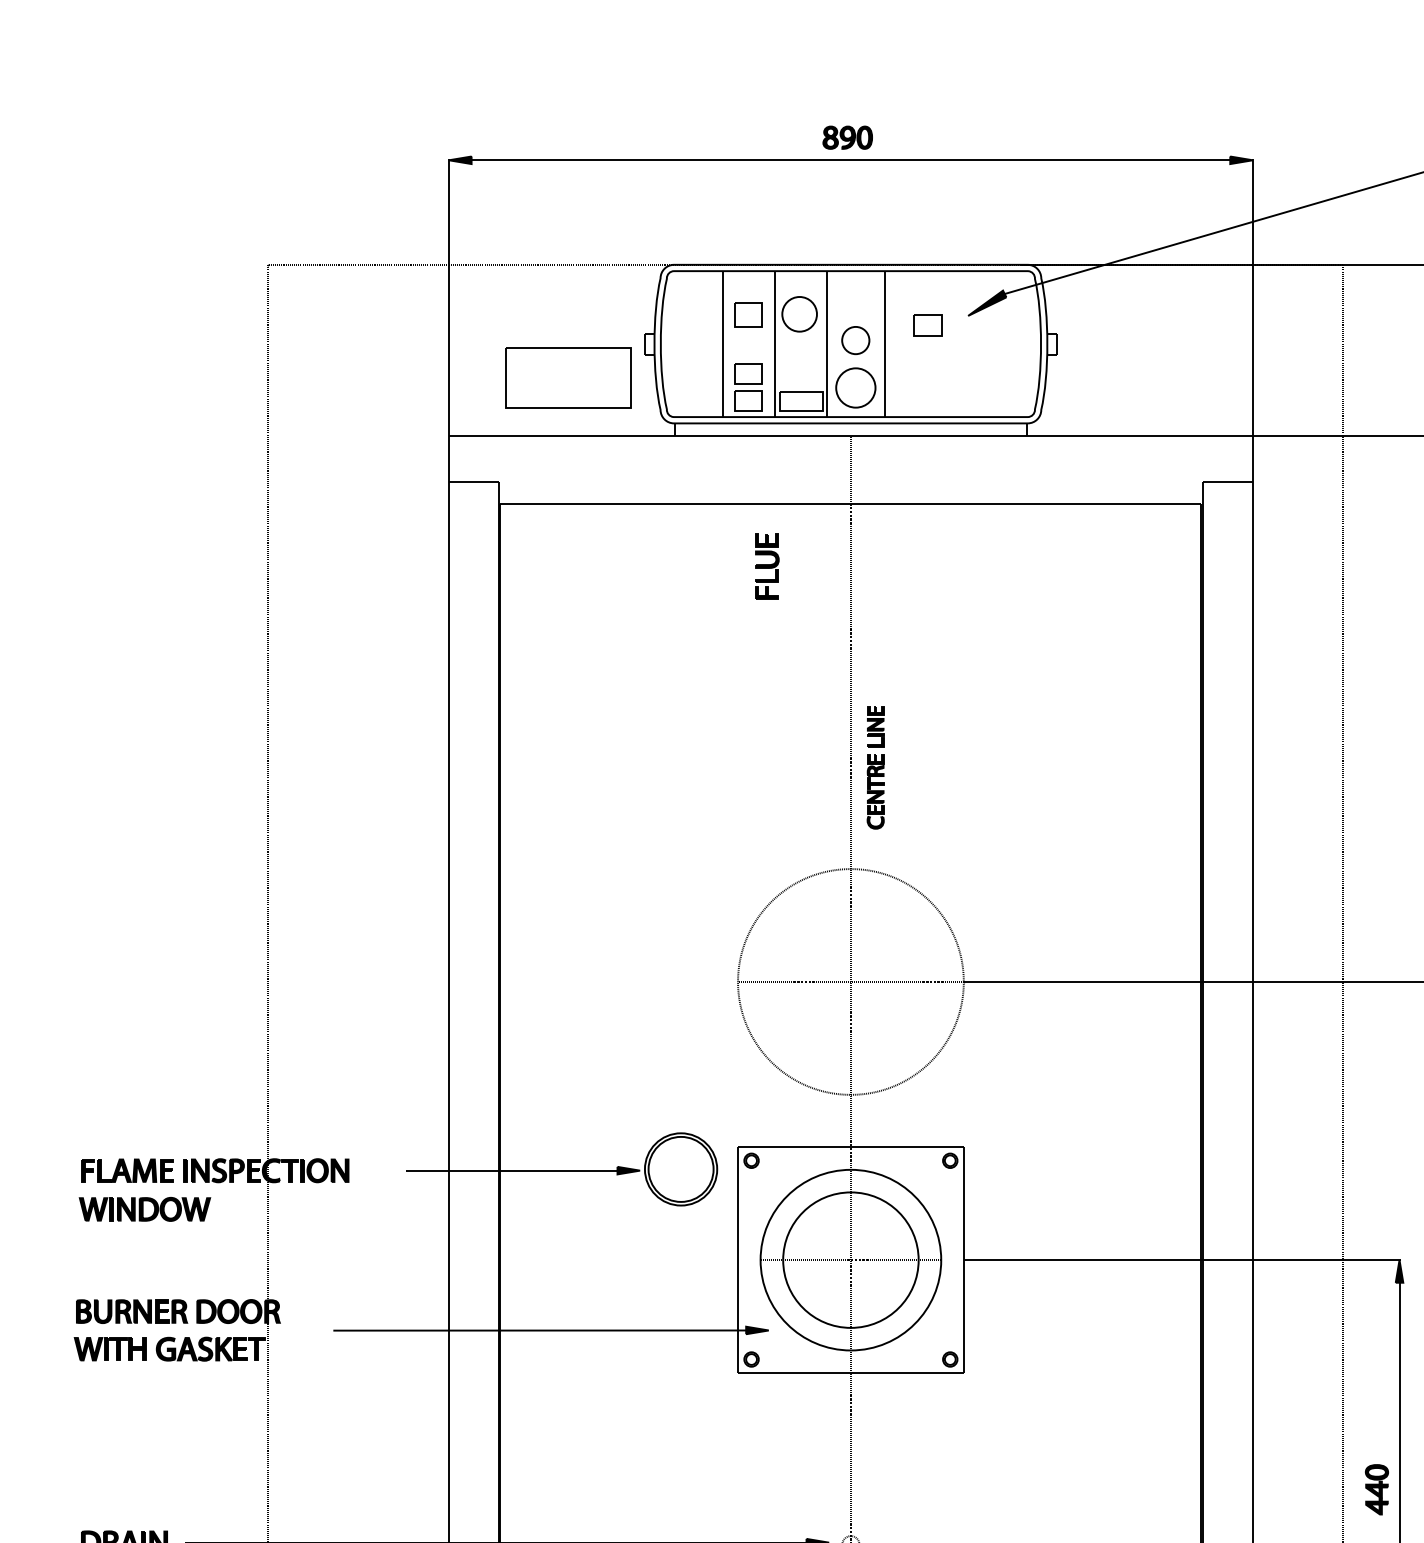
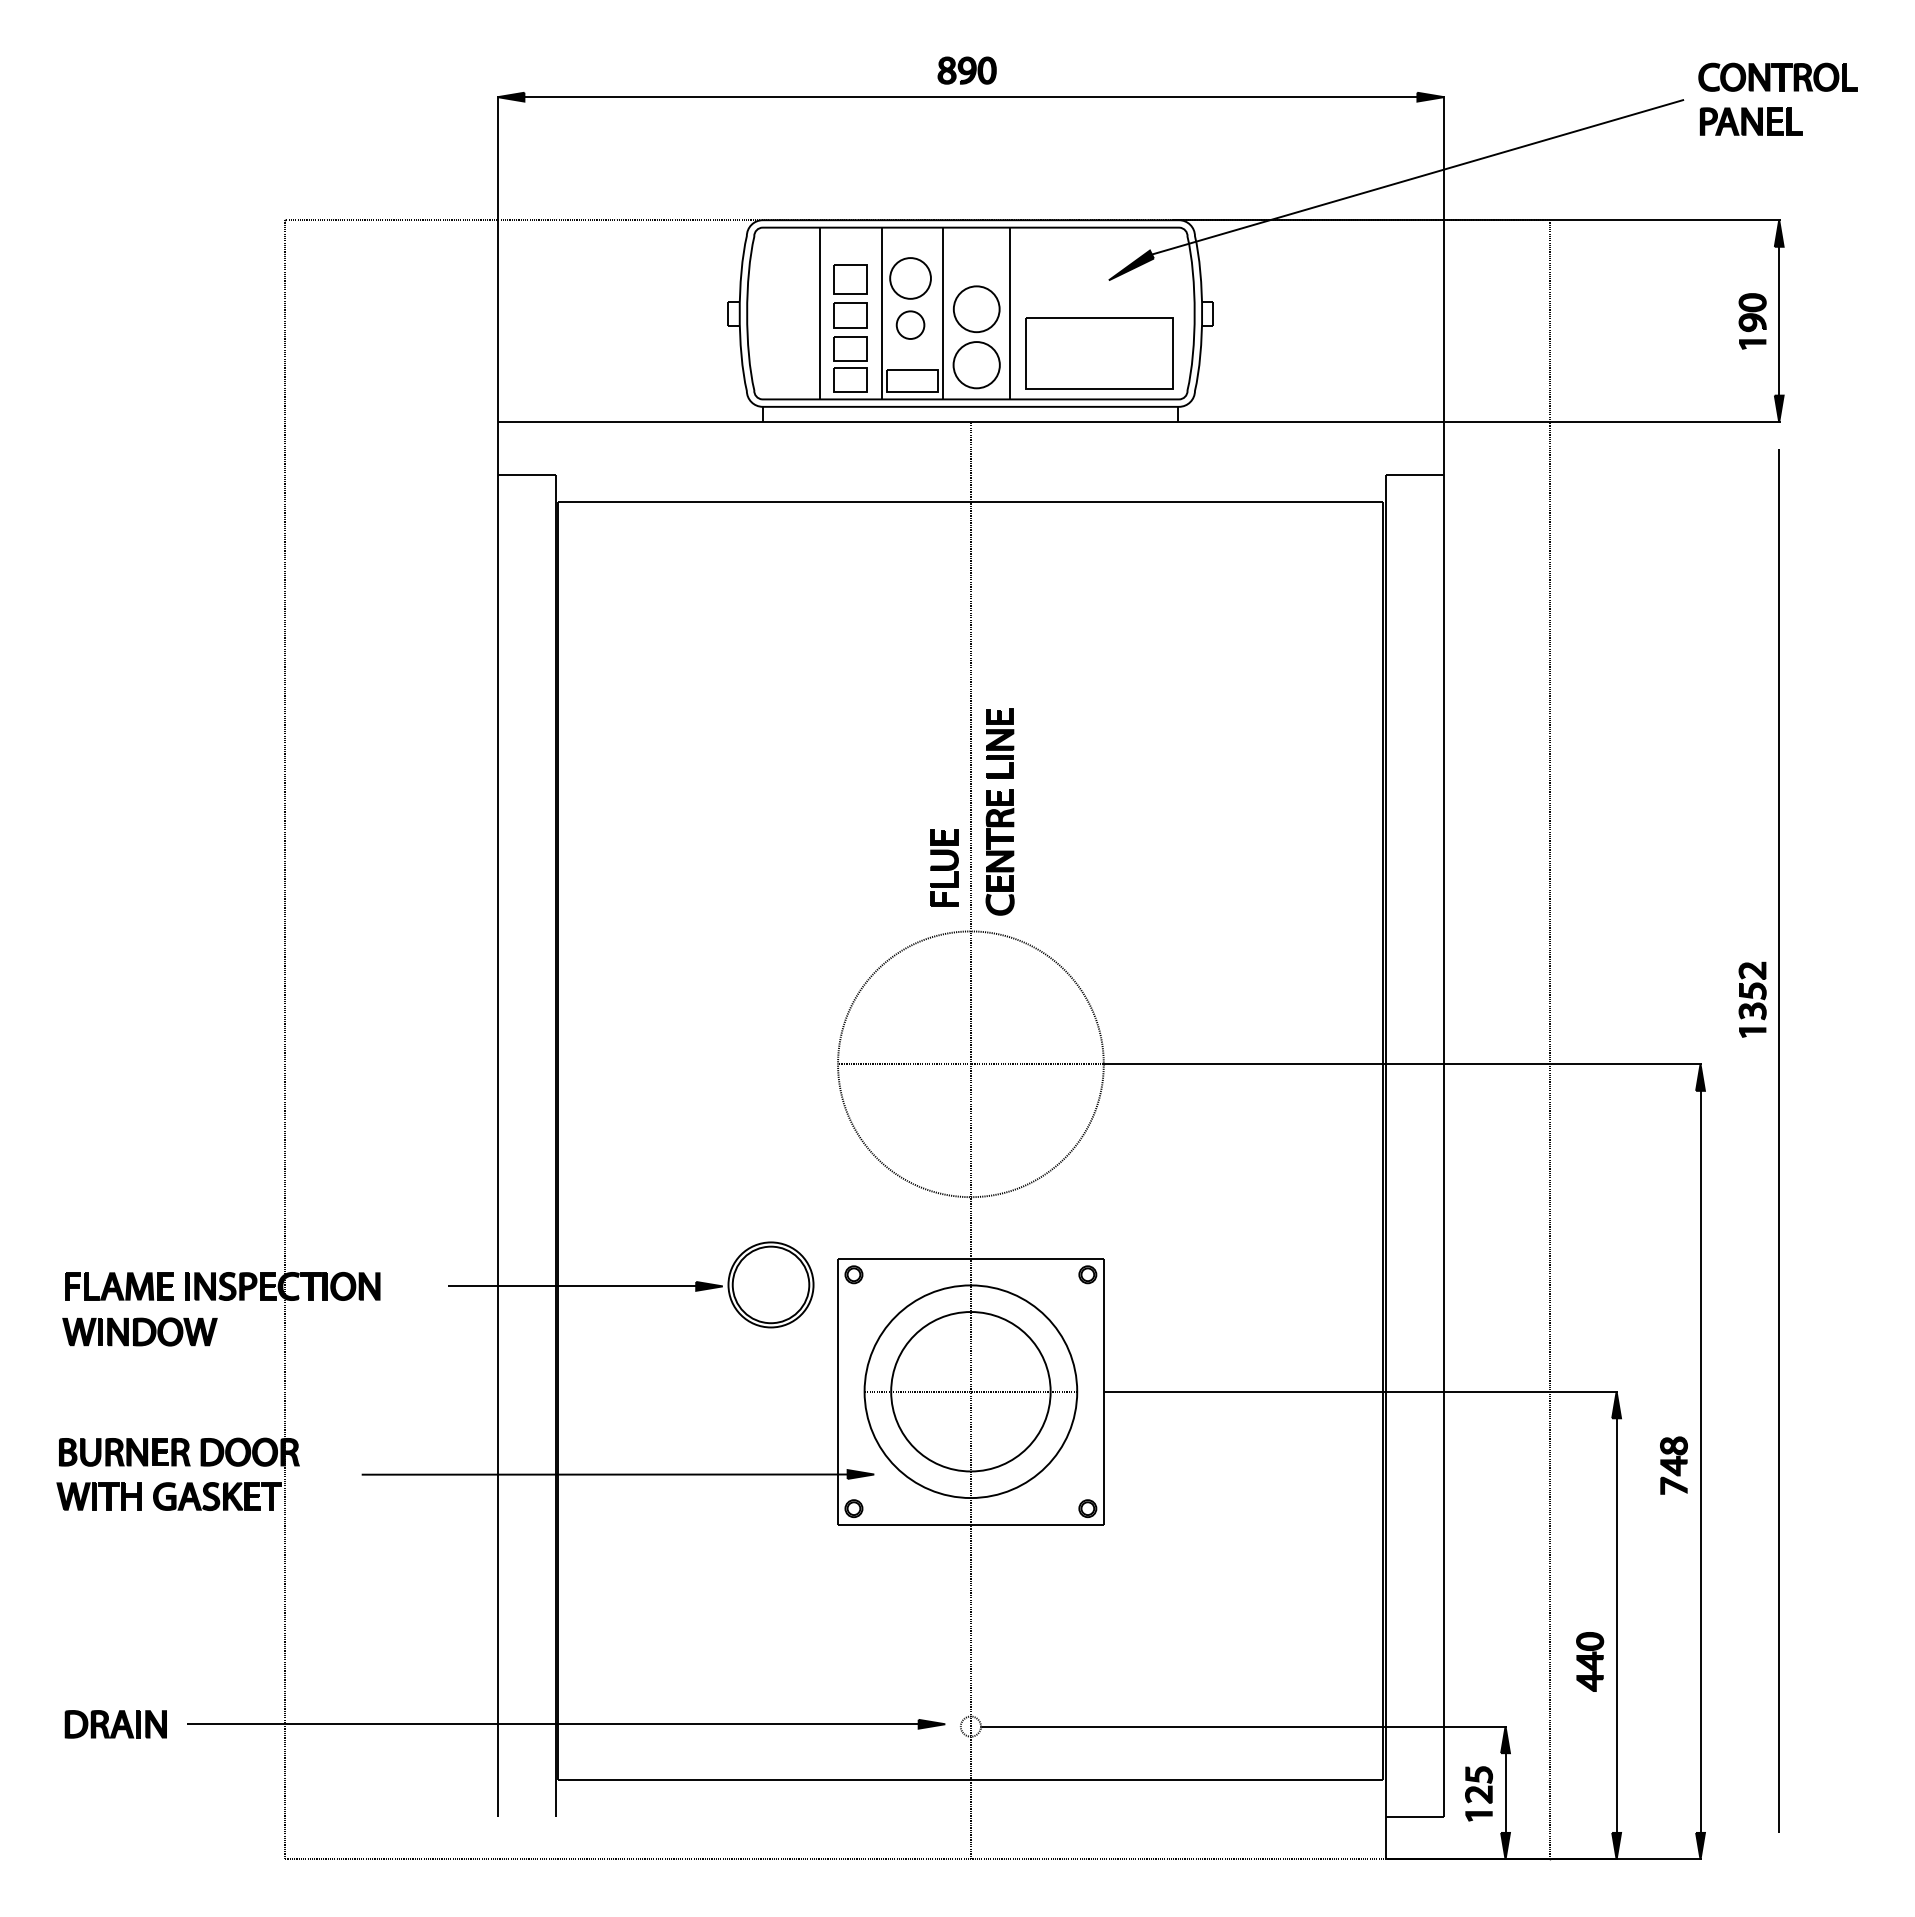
part: (927, 326) -> (850, 315), moved
part: (855, 340) -> (976, 309), size x1.43
part: (799, 353) -> (910, 324), added
part: (568, 378) -> (1099, 353), moved
part: (767, 565) -> (944, 867), moved
part: (875, 767) -> (999, 811), size x1.43

